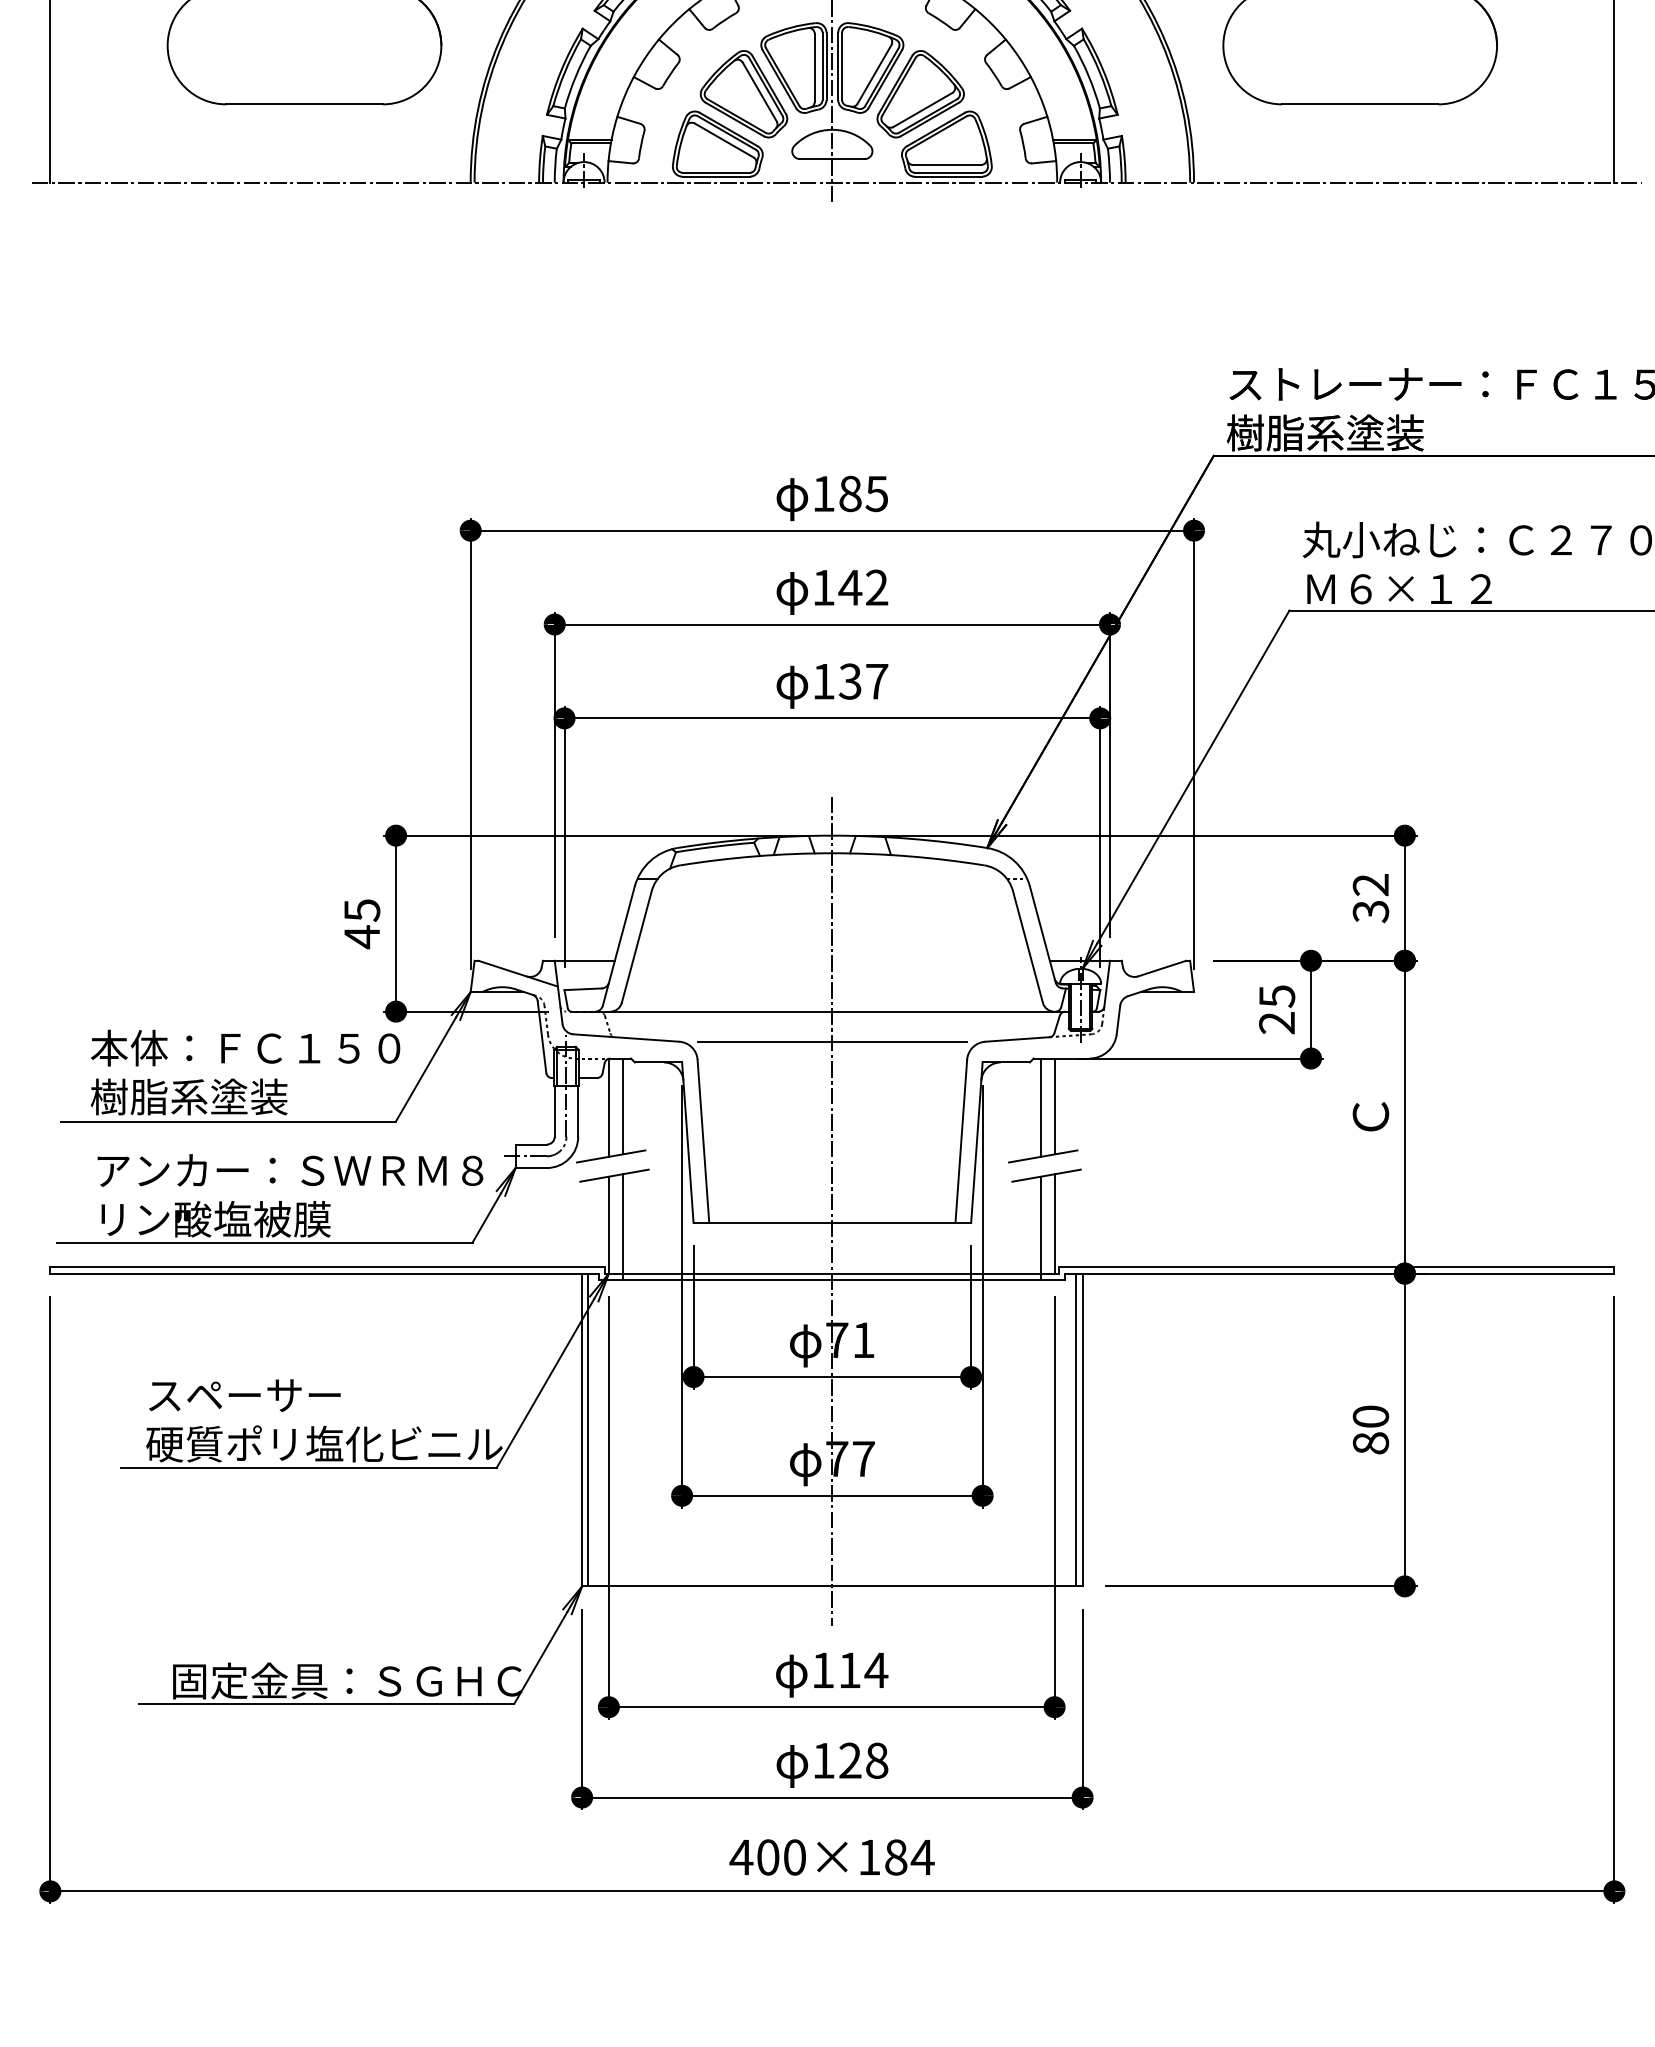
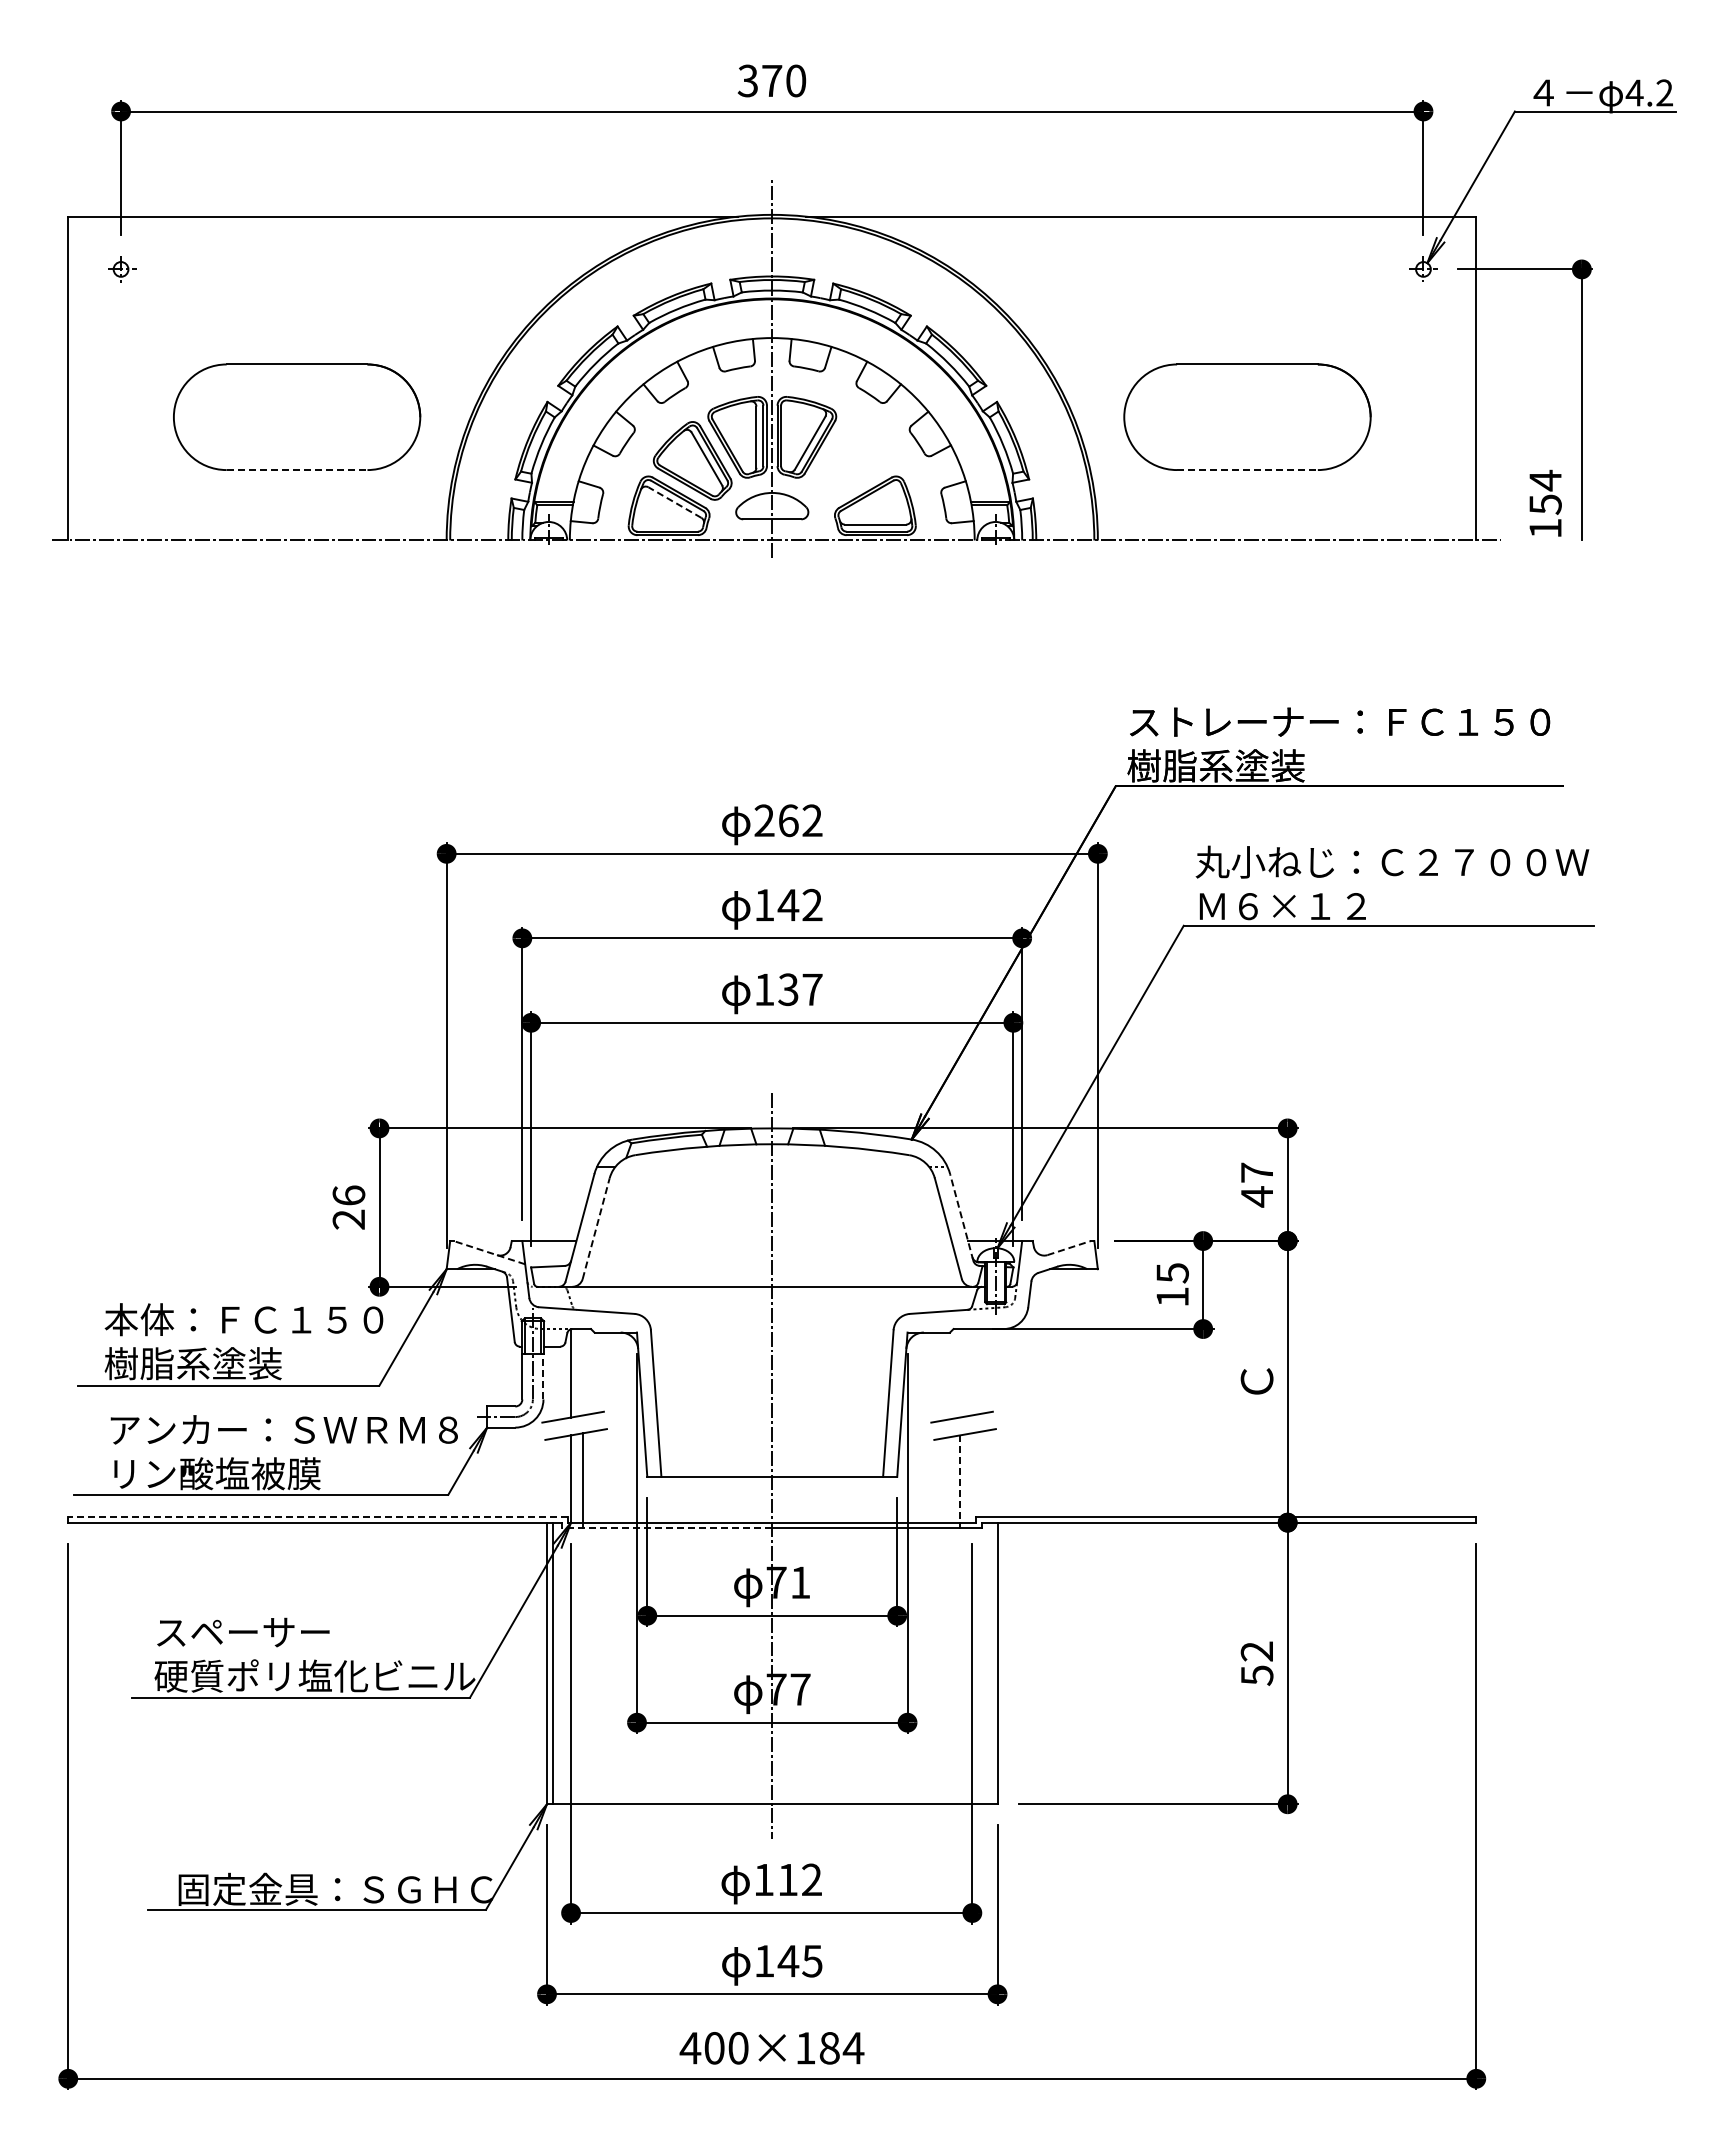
part: (920, 93) -> (851, 460), removed
line: (304, 104) -> (297, 470), solid -> dashed
line: (1360, 104) -> (1247, 470), solid -> dashed
line: (723, 140) -> (674, 502), solid -> dashed
text: (850, 493) -> (788, 820), 185 -> 262
text: (1370, 897) -> (1256, 1184), 32 -> 47
text: (361, 923) -> (348, 1207), 45 -> 26
line: (1042, 934) -> (961, 1217), solid -> dashed
line: (637, 946) -> (596, 1228), solid -> dashed
line: (1162, 969) -> (1069, 1248), solid -> dashed
line: (518, 973) -> (489, 1252), solid -> dashed
text: (1276, 1023) -> (1172, 1297), 25 -> 15
line: (831, 1041) -> (771, 1313), removed
line: (622, 1106) -> (583, 1372), removed
line: (1054, 1106) -> (972, 1372), removed
line: (1041, 1107) -> (960, 1373), removed
line: (578, 1111) -> (543, 1376), solid -> dashed
line: (1054, 1223) -> (972, 1477), removed
line: (1041, 1225) -> (960, 1479), solid -> dashed
line: (327, 1267) -> (317, 1517), solid -> dashed
line: (714, 1280) -> (666, 1528), solid -> dashed
line: (1075, 1430) -> (991, 1663), removed
text: (1370, 1430) -> (1256, 1663), 80 -> 52
text: (875, 1669) -> (811, 1879), 114 -> 112
text: (862, 1759) -> (799, 1960), 128 -> 145

